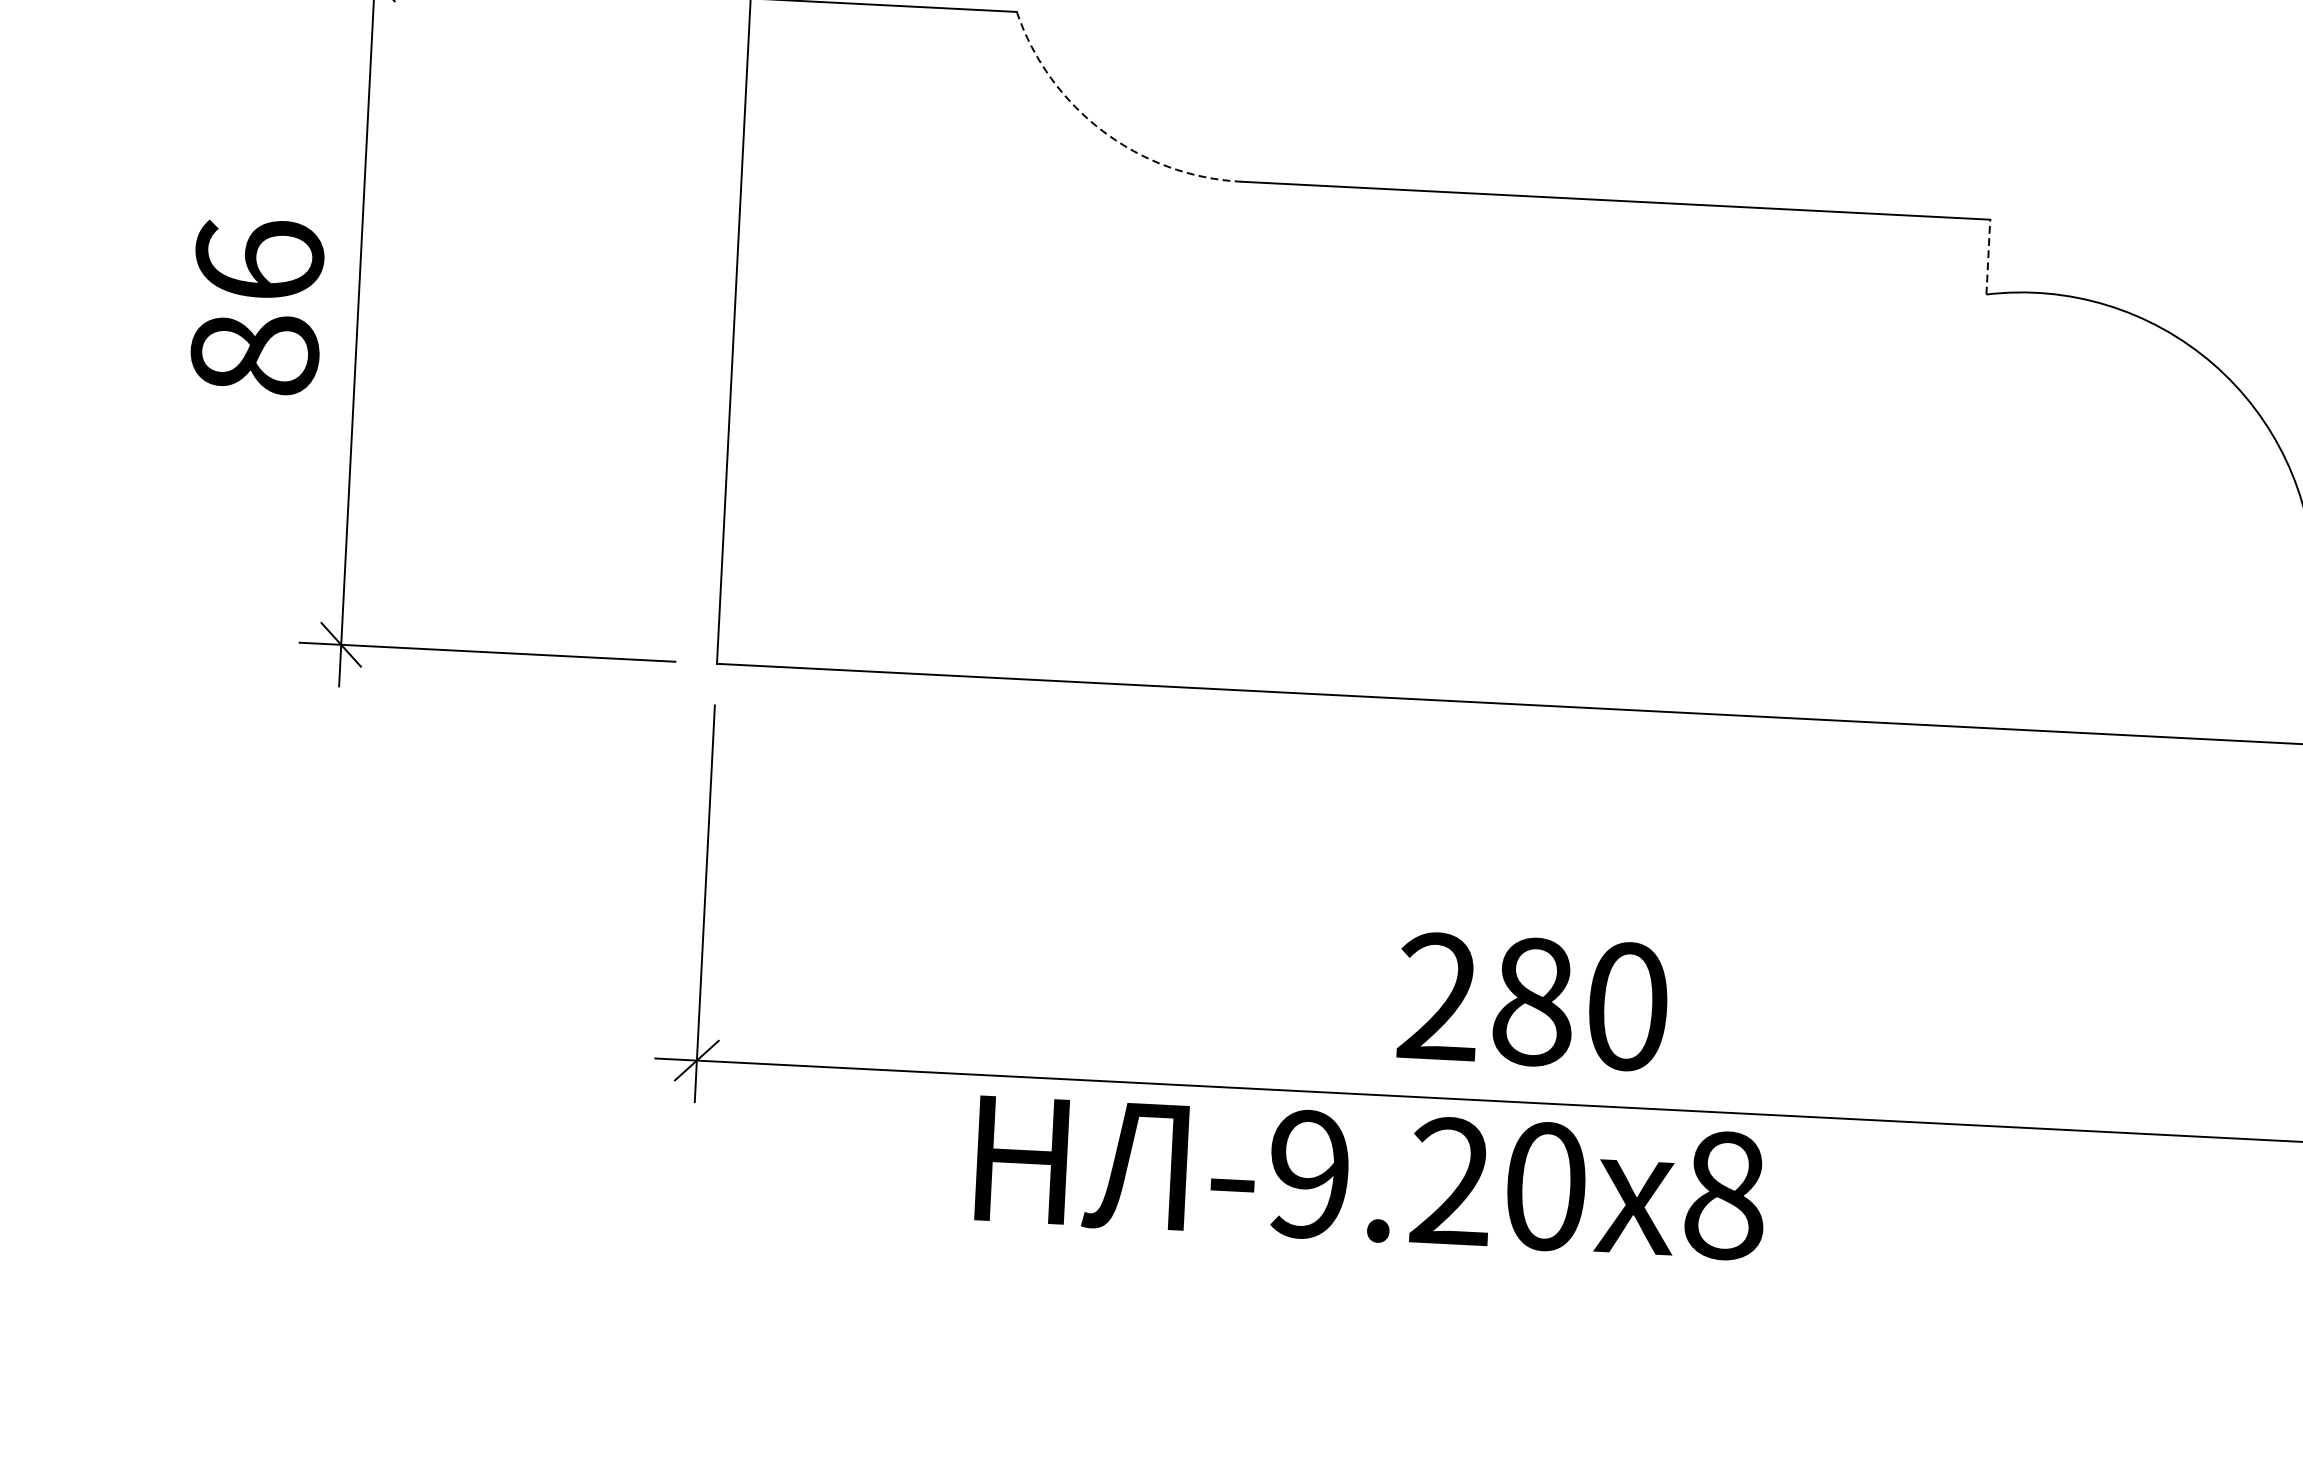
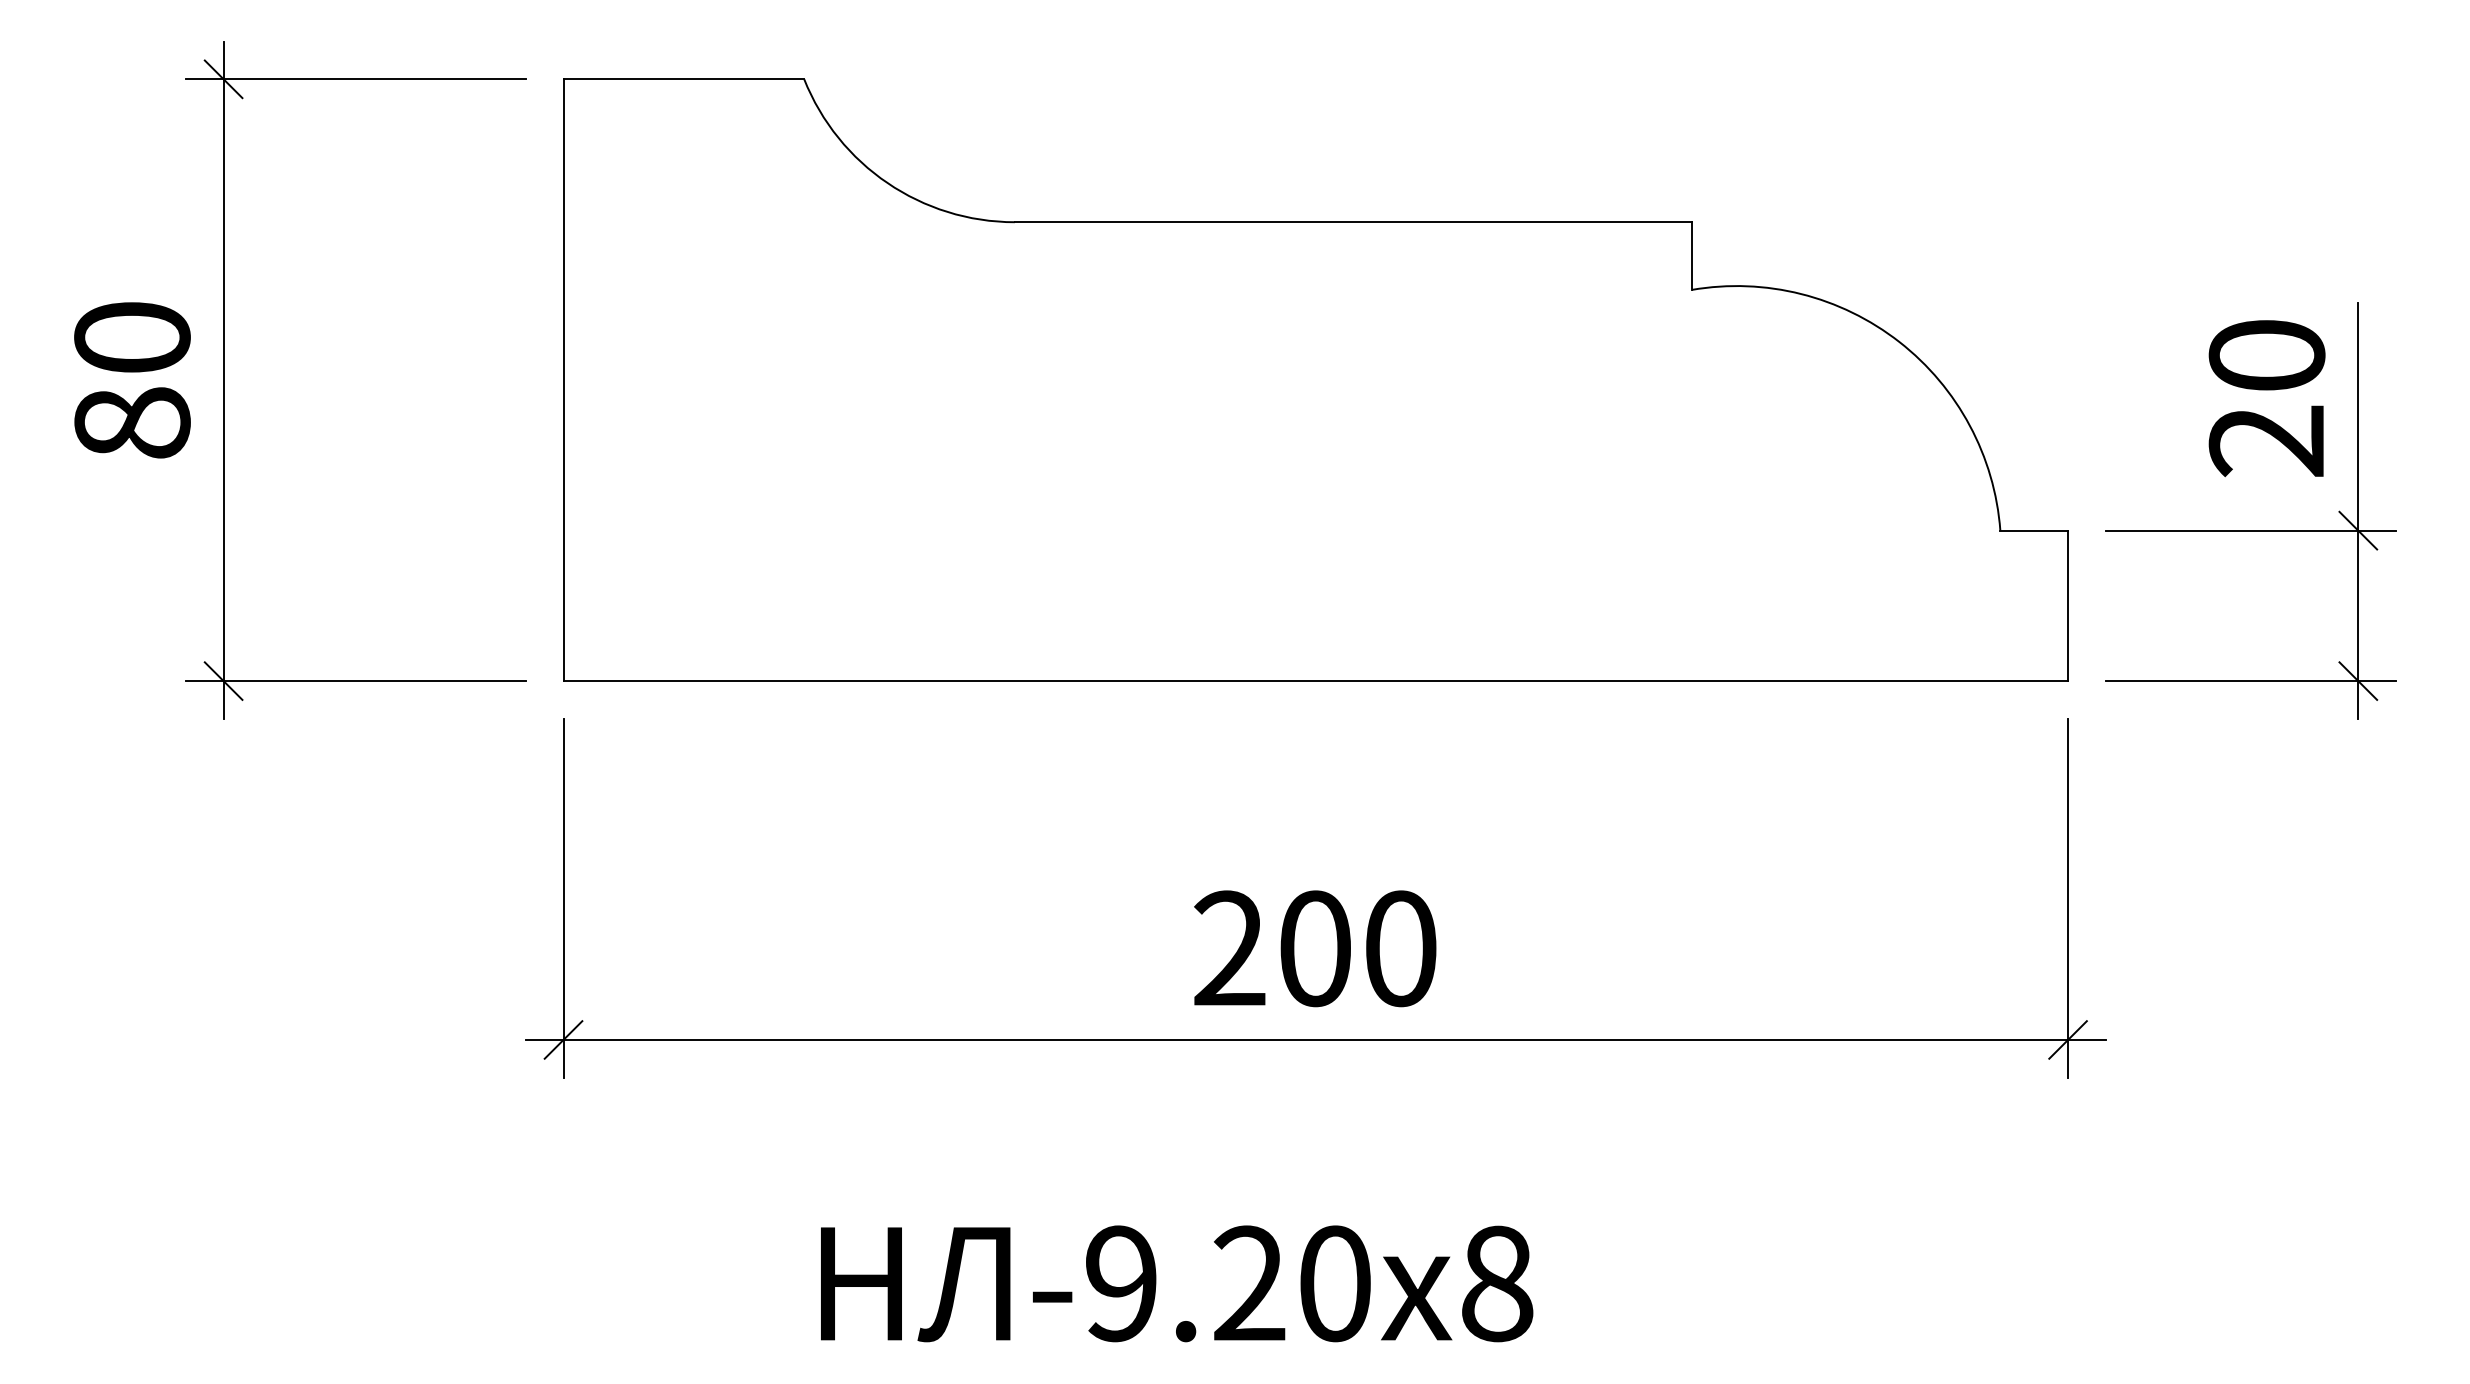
arc: (1103, 131) -> (887, 183), dashed -> solid
line: (1987, 257) -> (1691, 256), dashed -> solid
text: (259, 258) -> (132, 336), 86 -> 80
text: (1533, 1001) -> (1315, 948), 280 -> 200
text: (1371, 1177) -> (1177, 1283), moved

